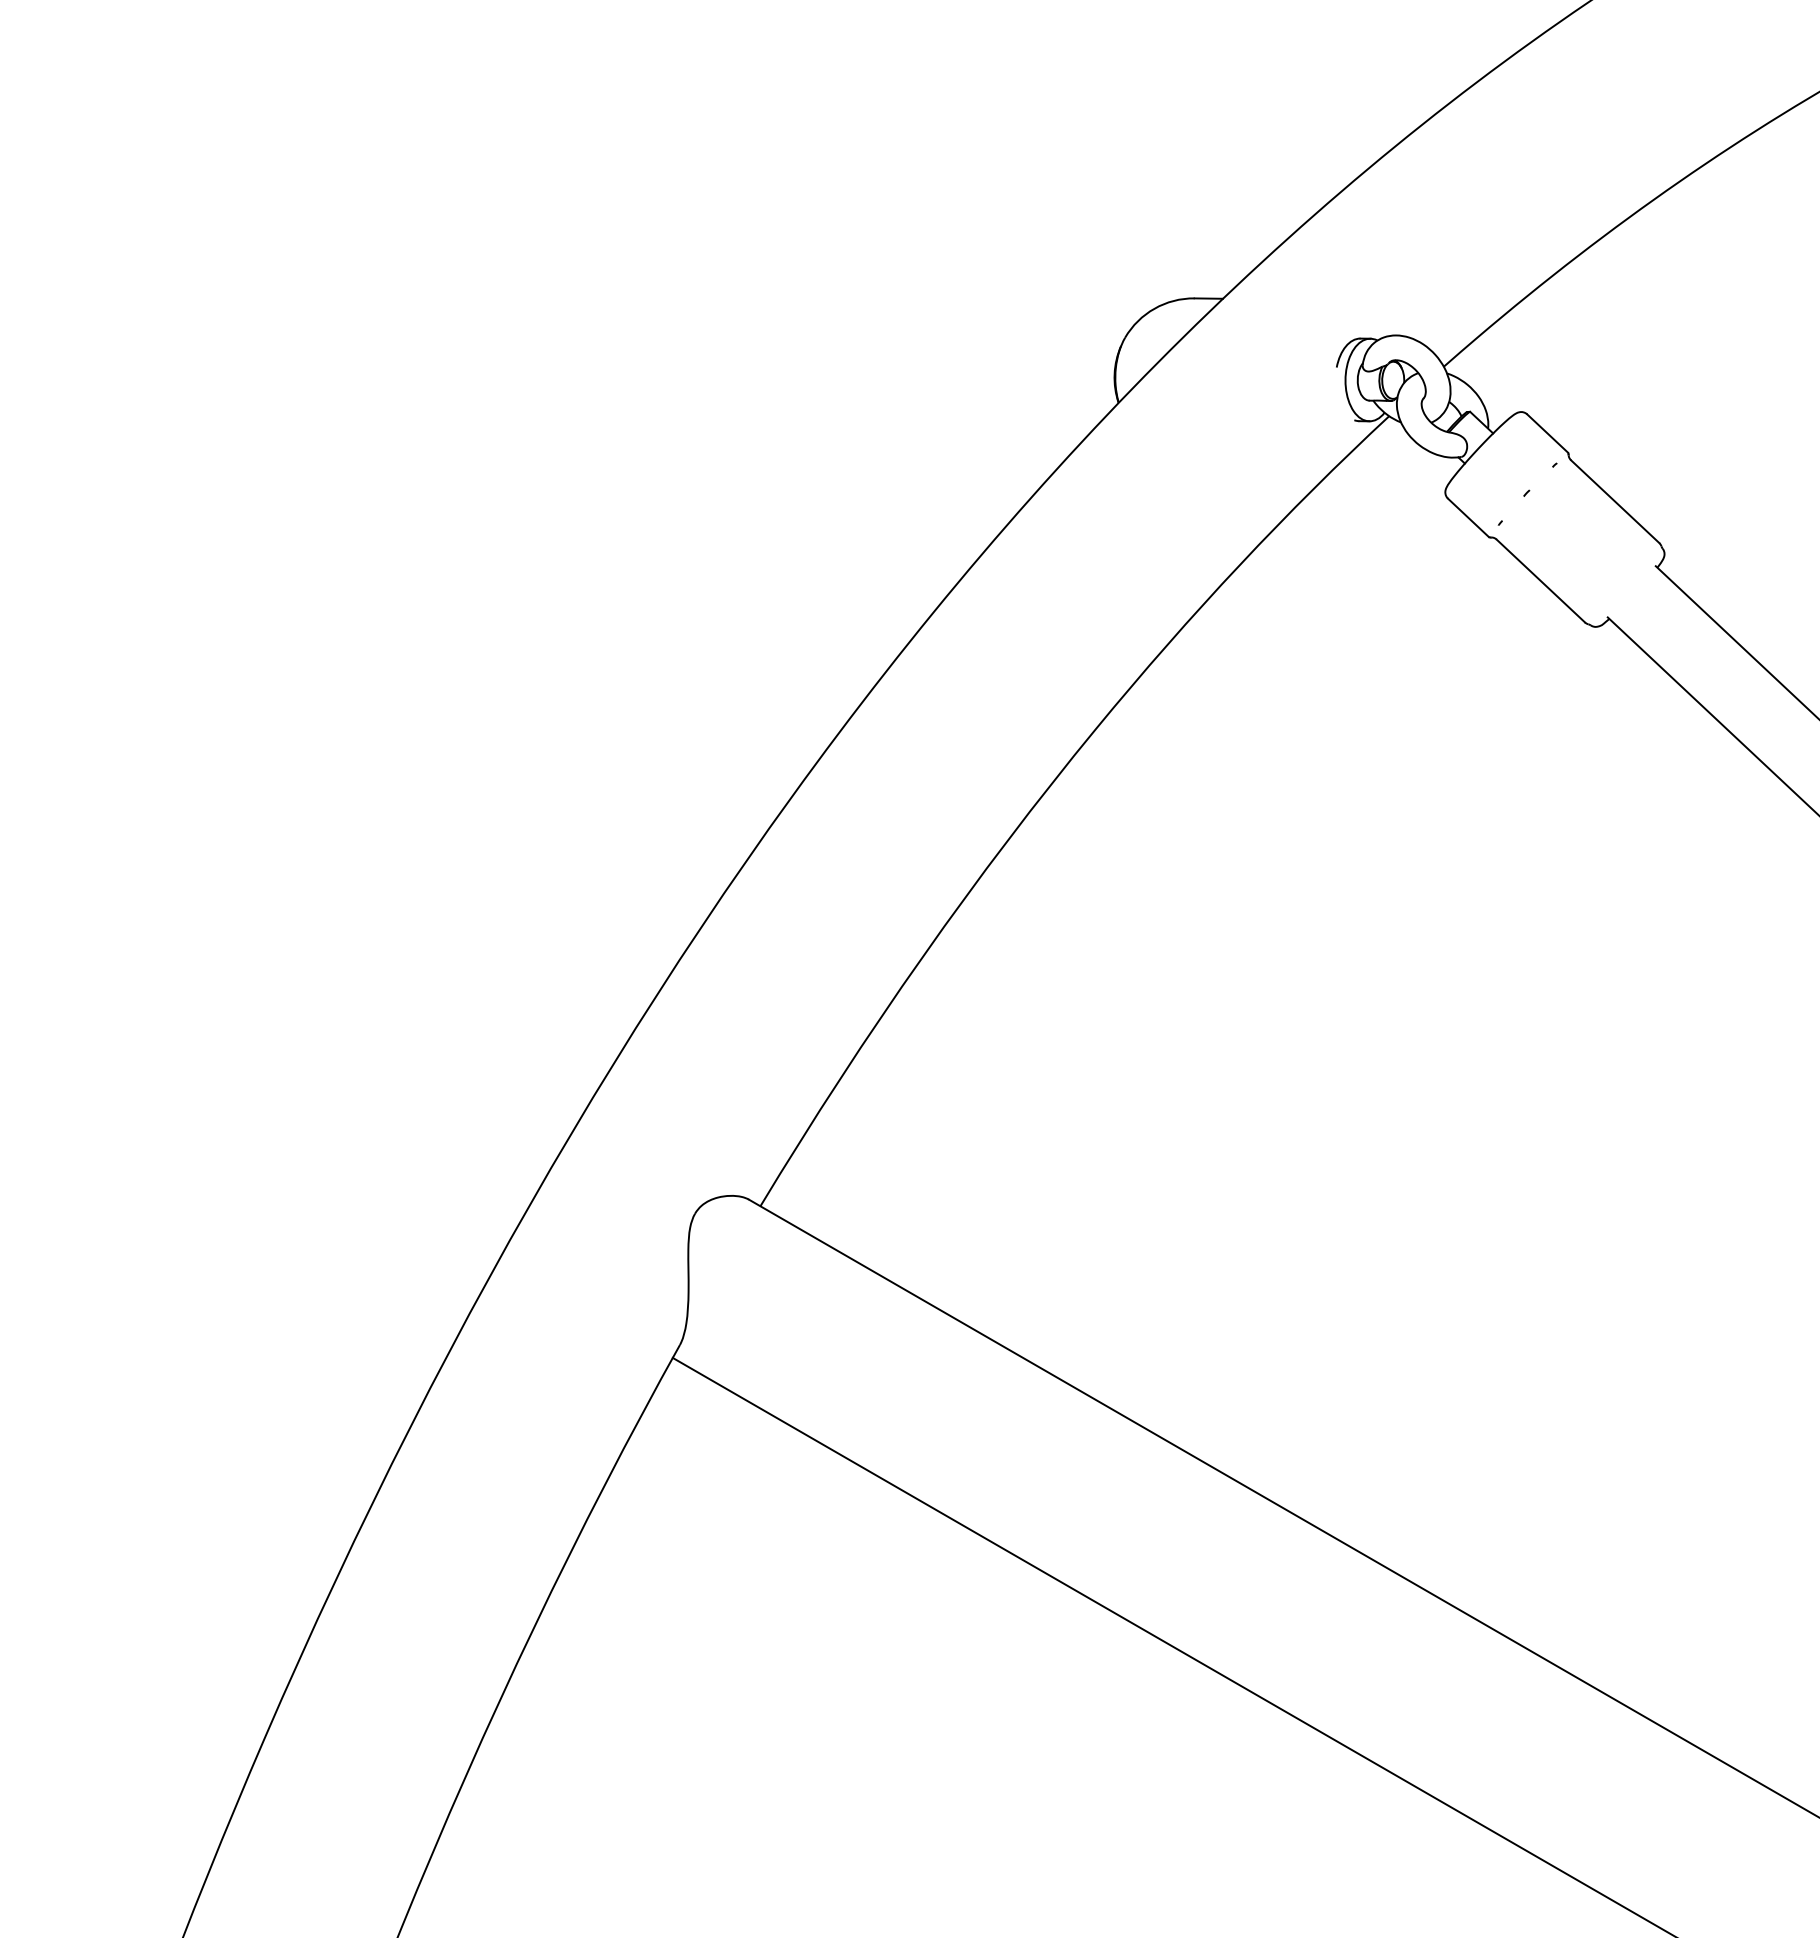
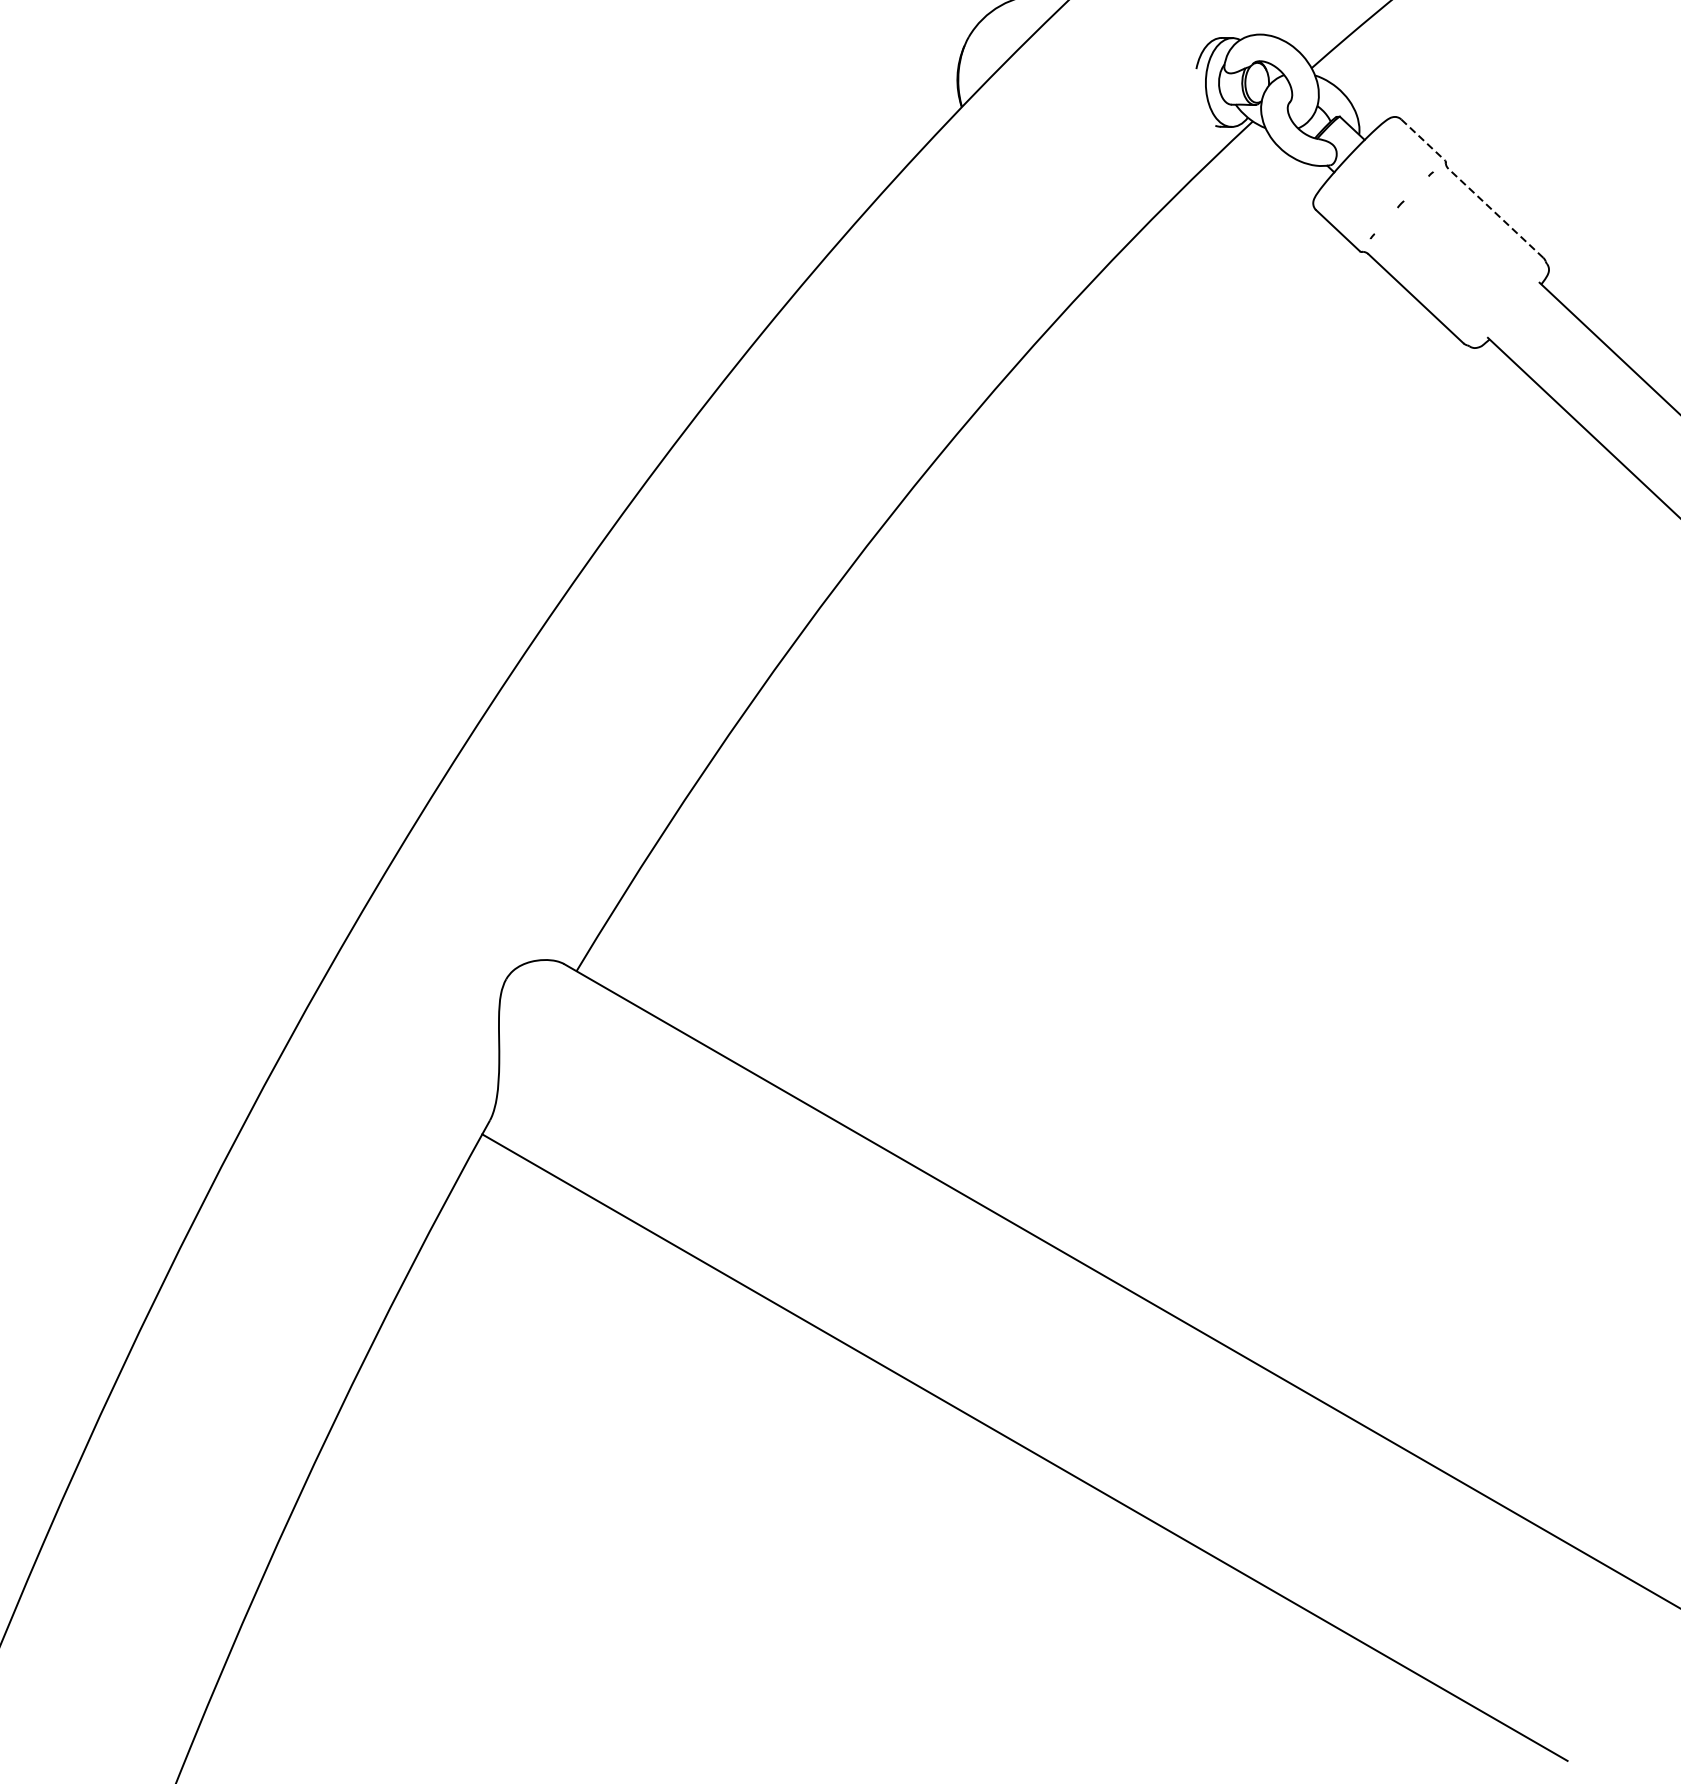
line: (1547, 433) -> (1423, 140), solid -> dashed
line: (1614, 501) -> (1495, 213), solid -> dashed

